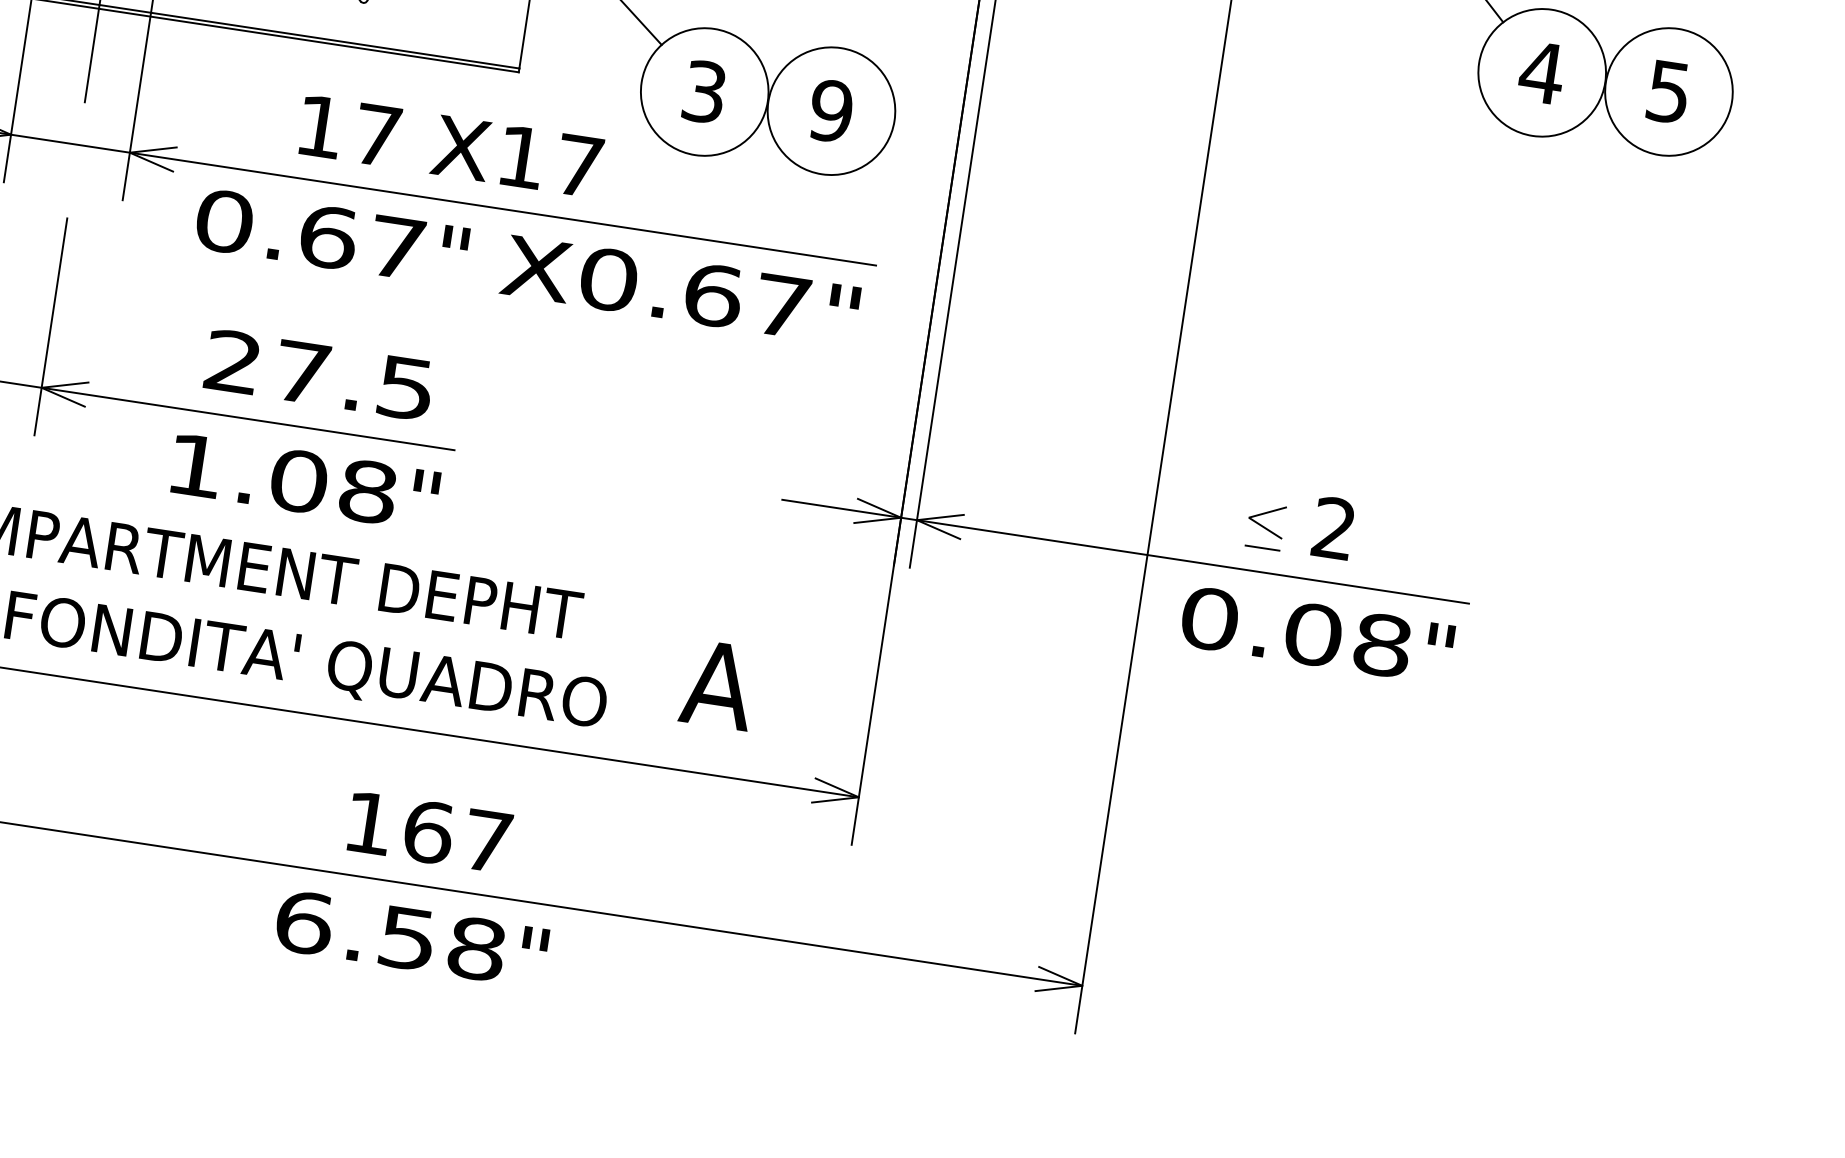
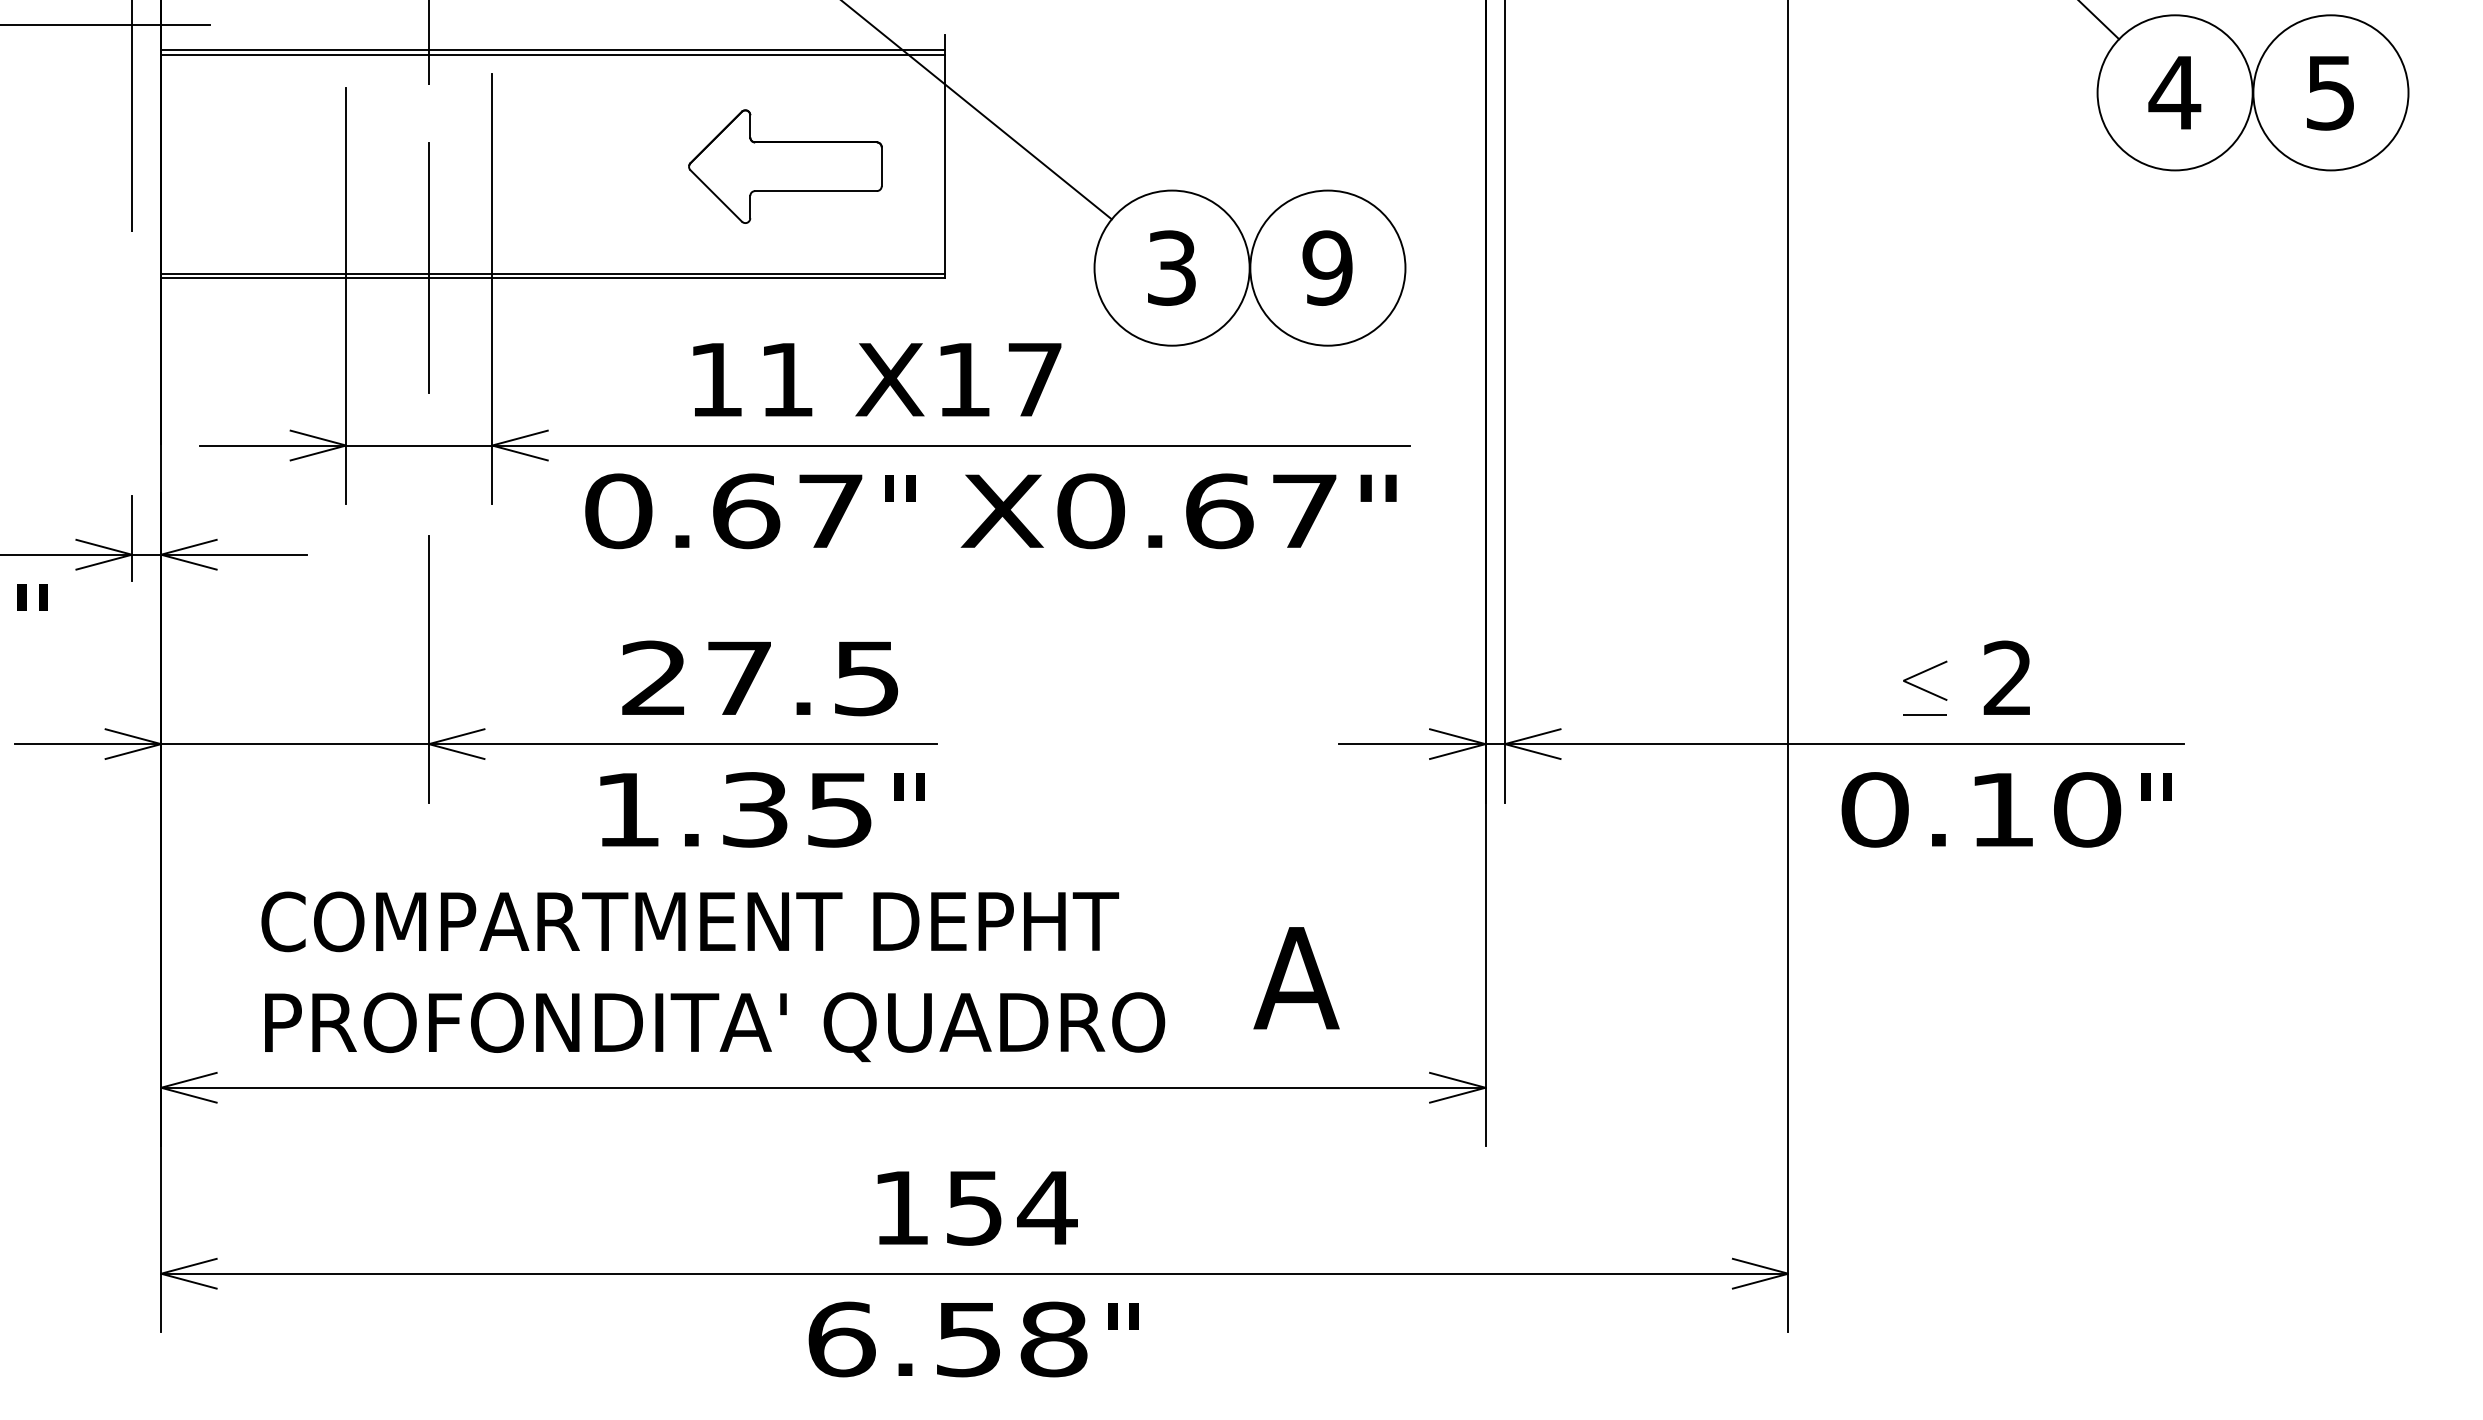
text: (377, 135) -> (786, 379), 17 -> 11
text: (333, 486) -> (797, 809), 1.08 -> 1.35
text: (1348, 639) -> (2045, 809), 0.08 -> 0.10
text: (458, 836) -> (1011, 1207), 167 -> 154

